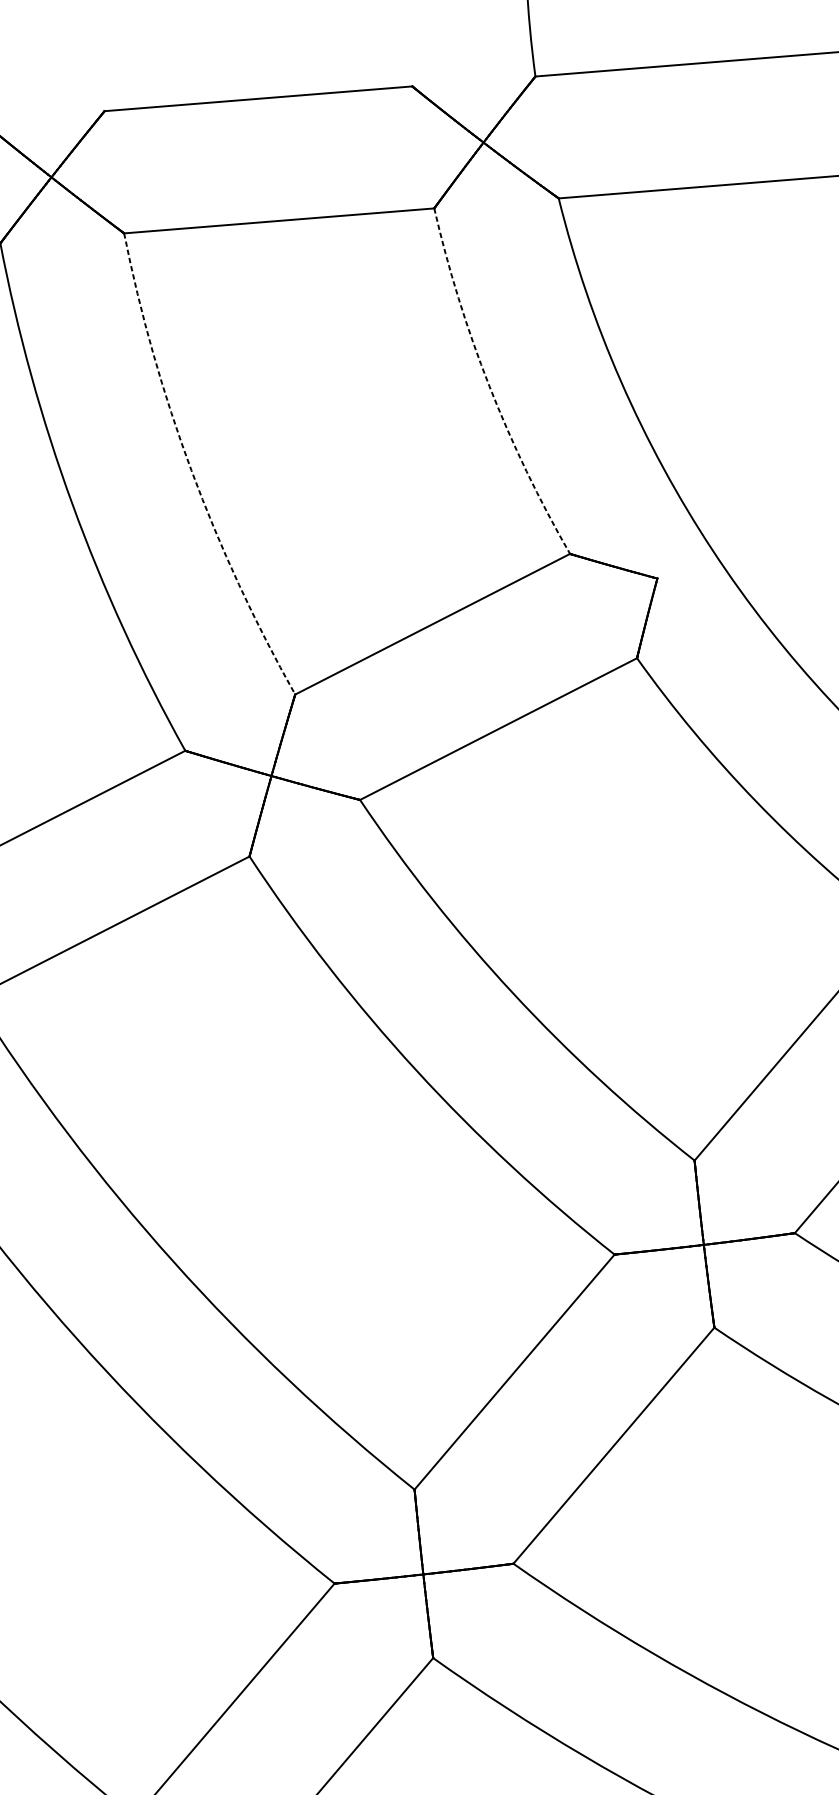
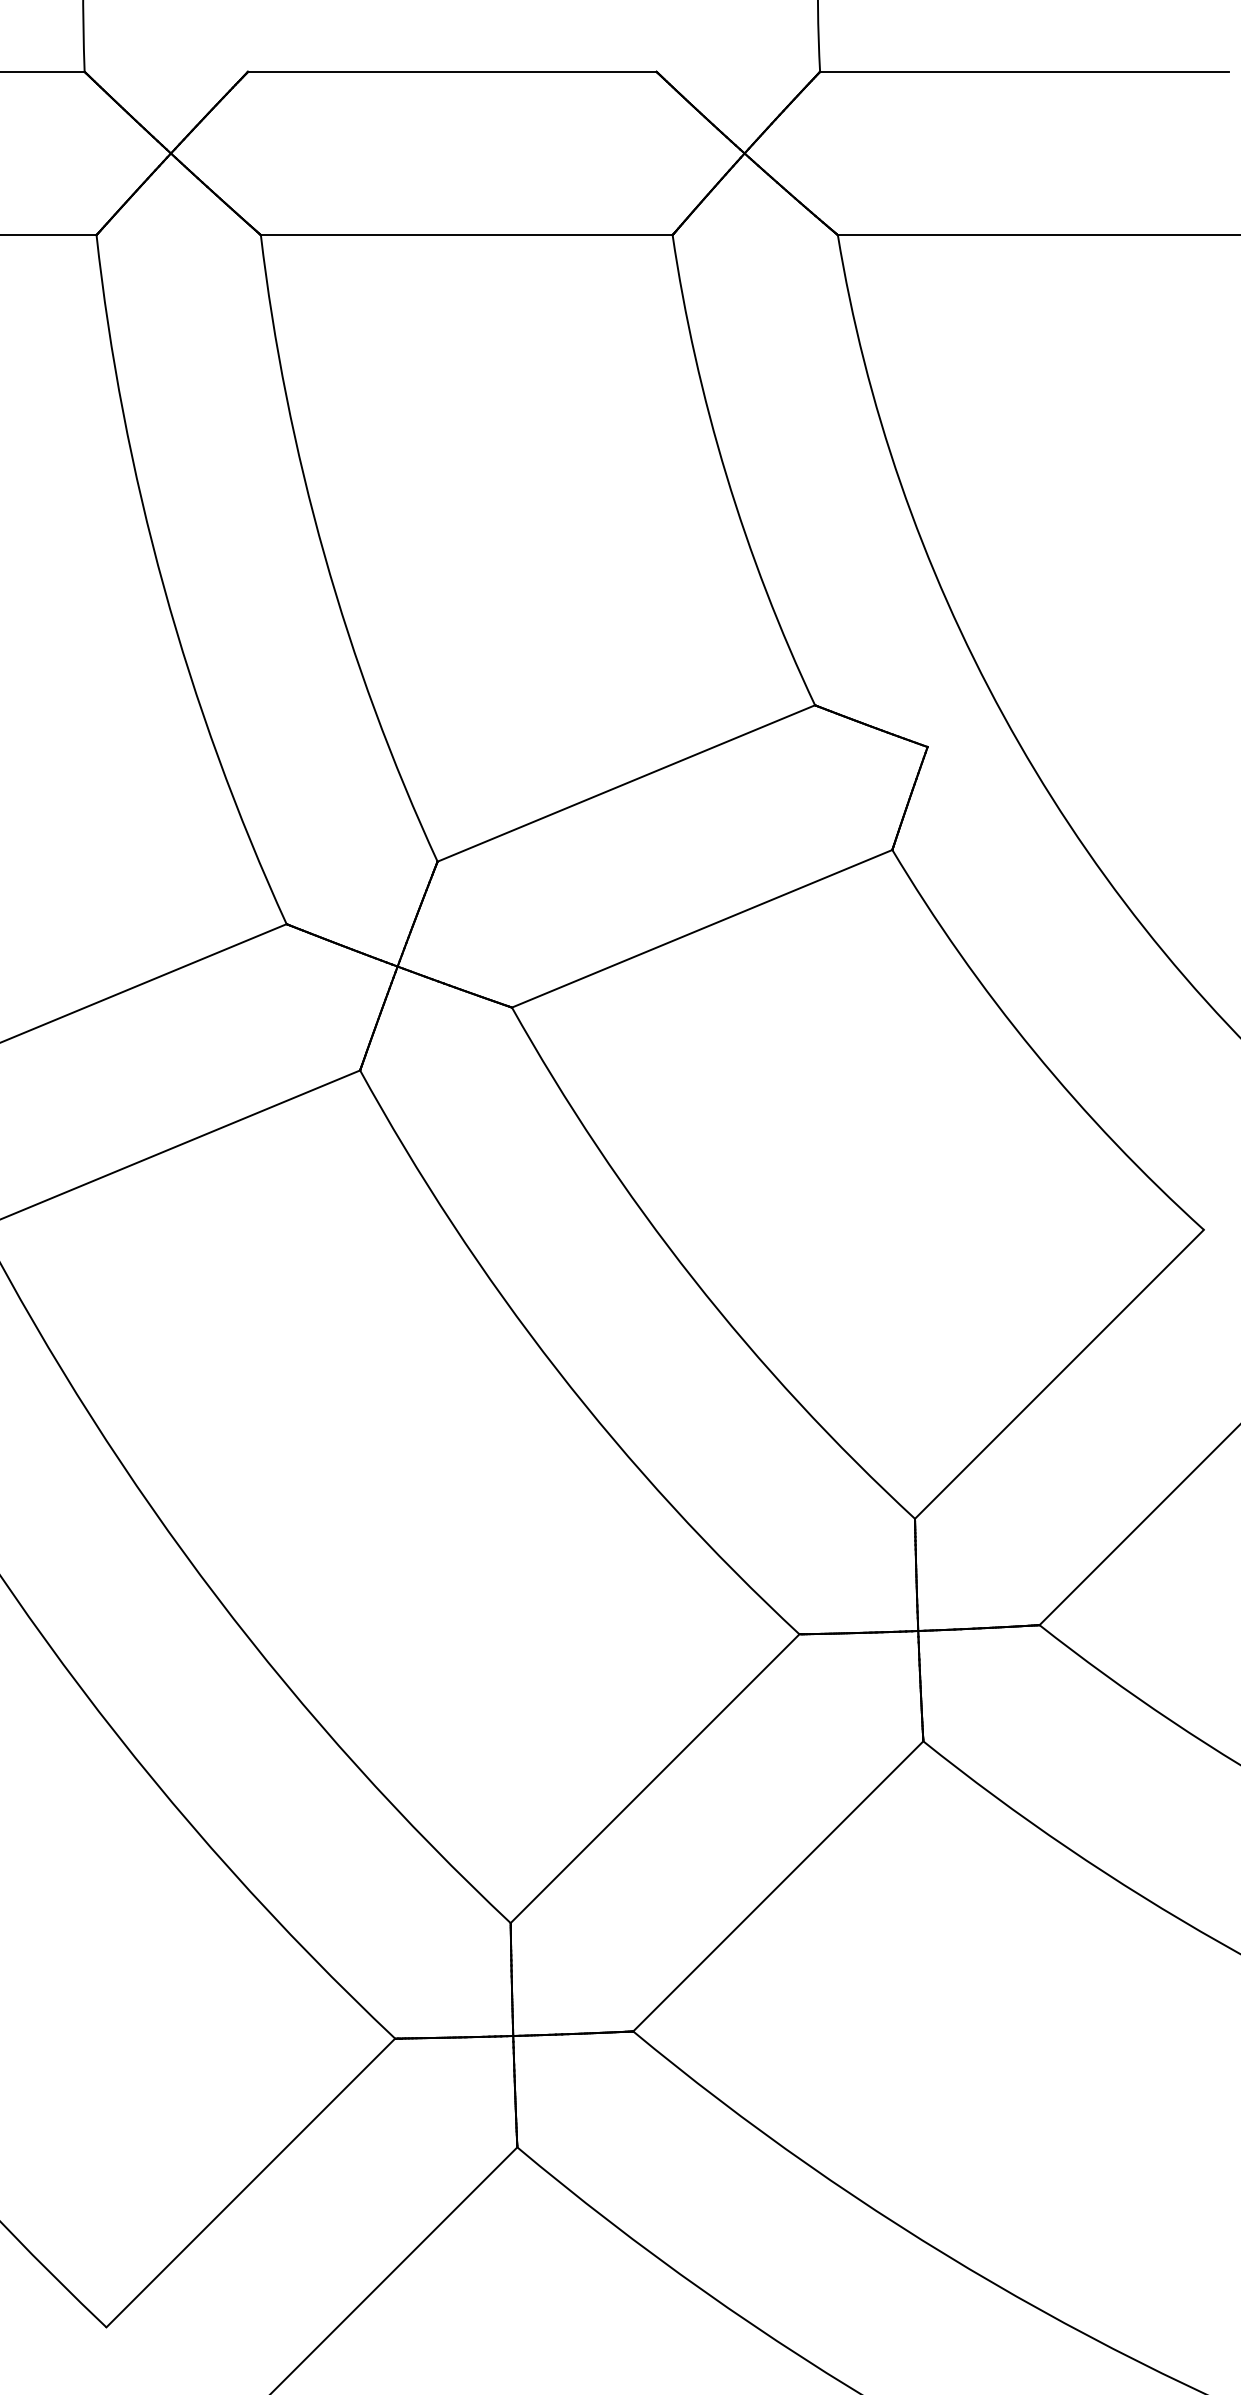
arc: (489, 386) -> (726, 475), dashed -> solid
arc: (191, 470) -> (324, 555), dashed -> solid

